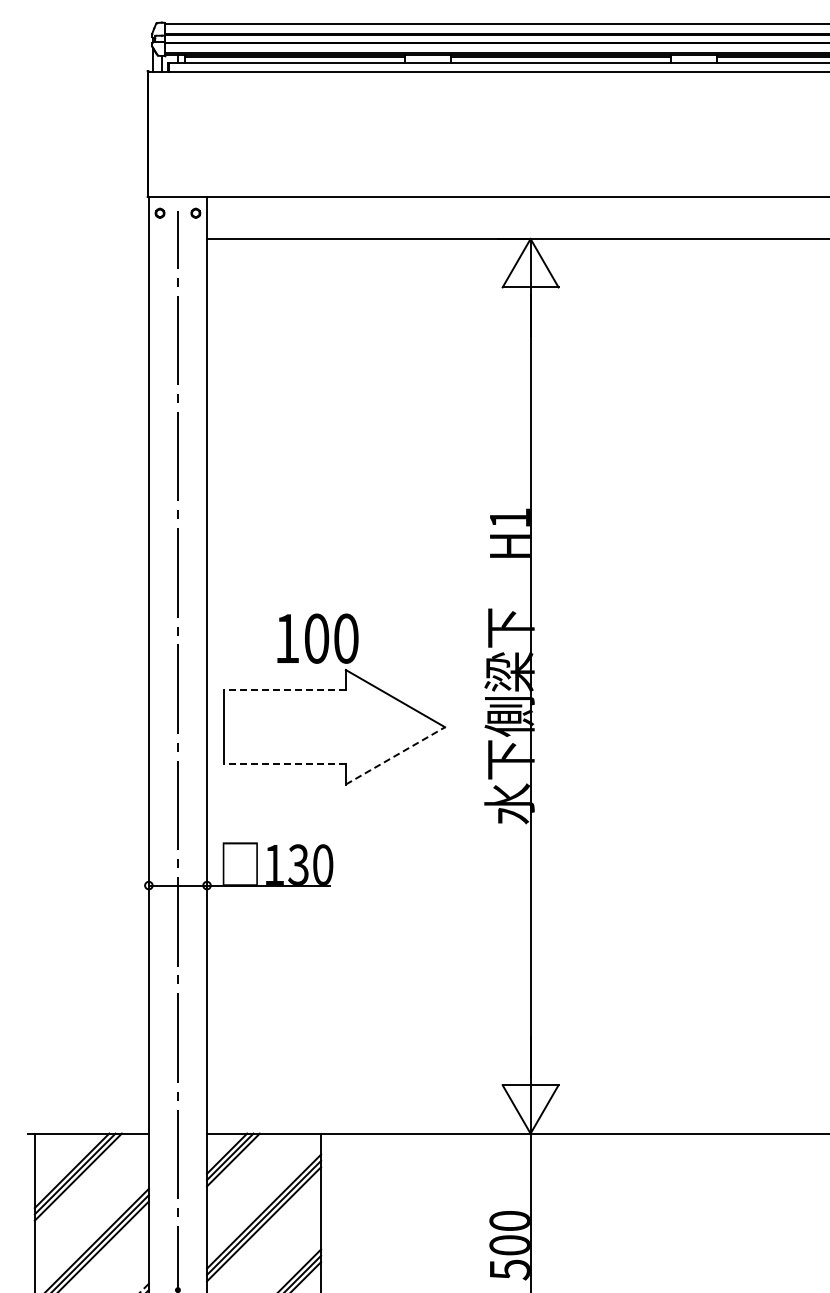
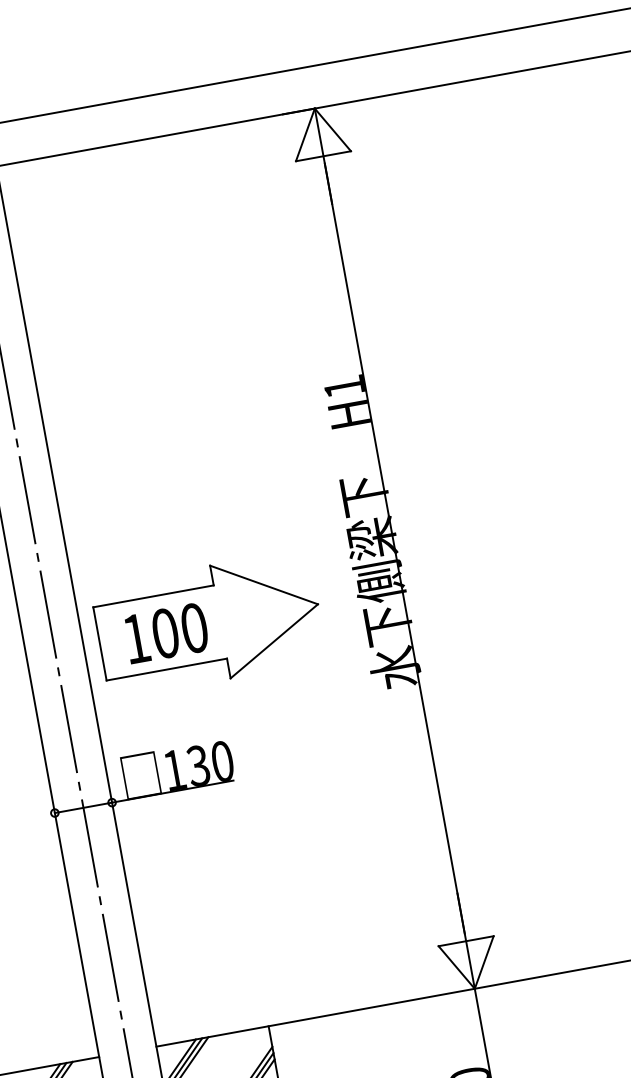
text: (317, 638) -> (166, 633), moved
line: (284, 690) -> (153, 596), dashed -> solid
line: (395, 755) -> (274, 640), dashed -> solid
line: (284, 764) -> (166, 669), dashed -> solid

